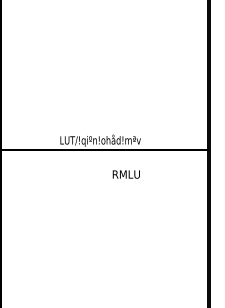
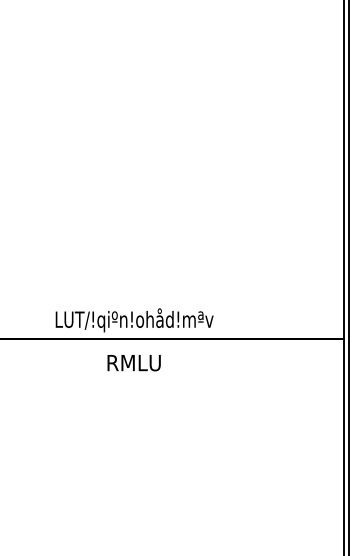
text: (125, 174) -> (132, 362), moved

